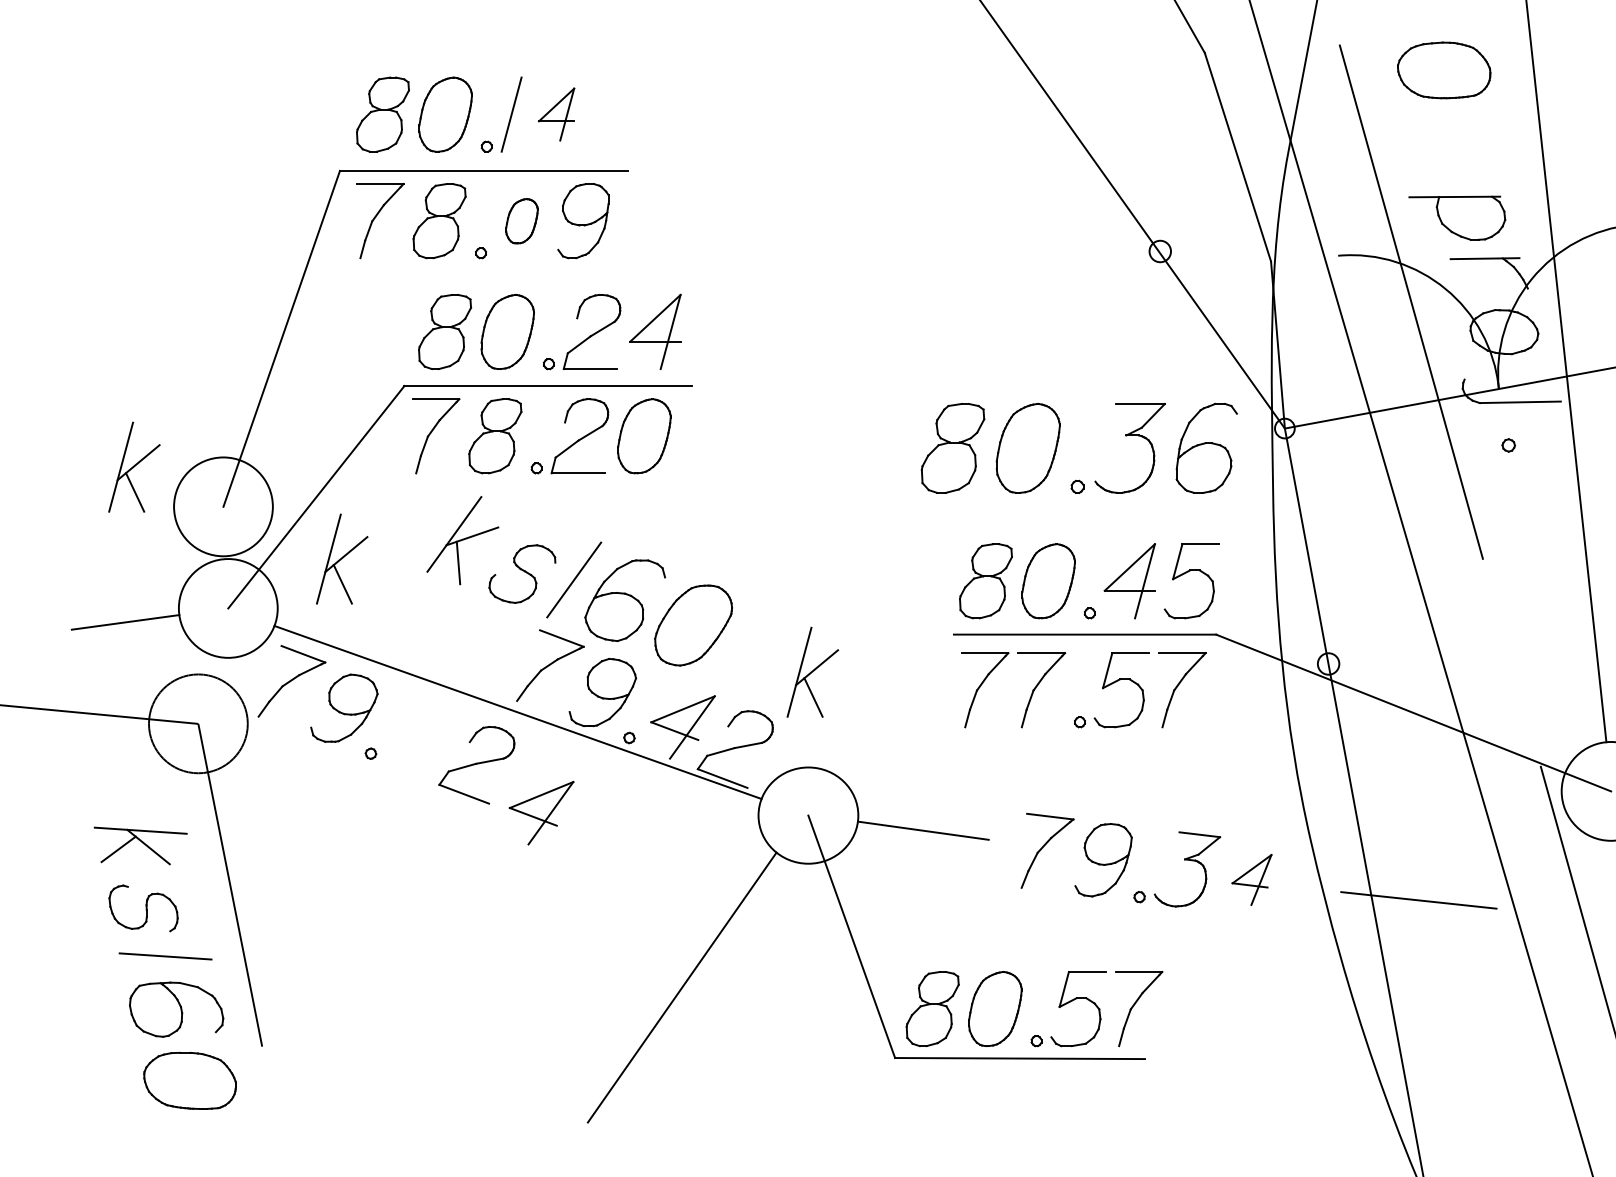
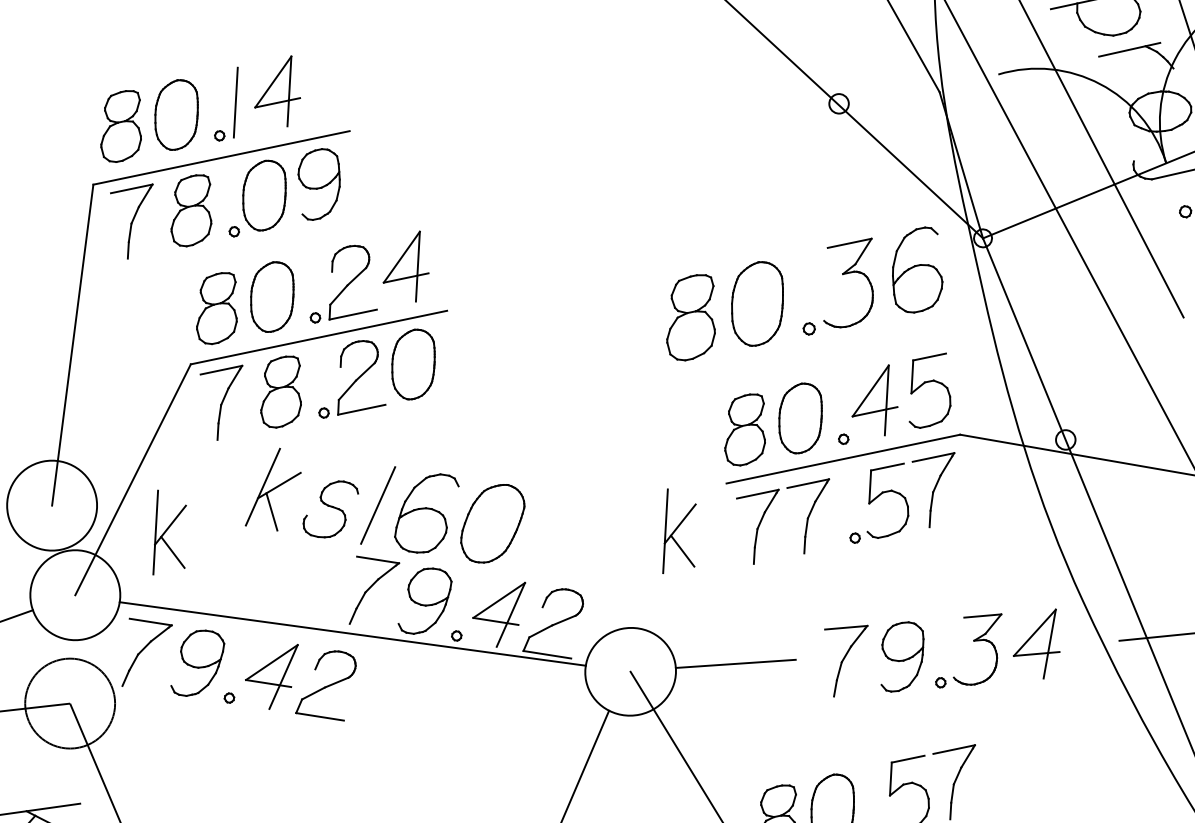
part: (556, 114) -> (275, 94), size x1.43
part: (521, 221) -> (264, 195), size x1.67
part: (812, 671) -> (676, 528), moved
part: (541, 812) -> (275, 678), moved
part: (1251, 879) -> (1037, 646), size x1.43

